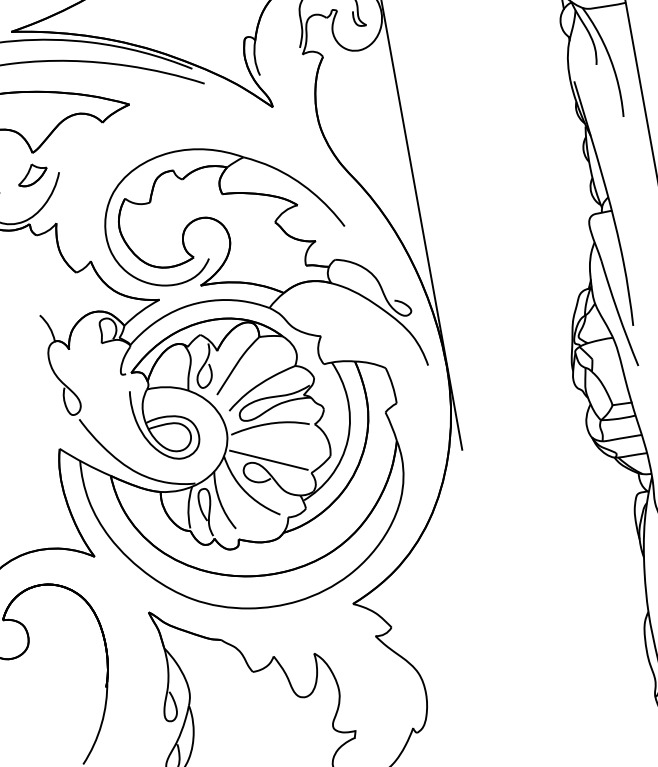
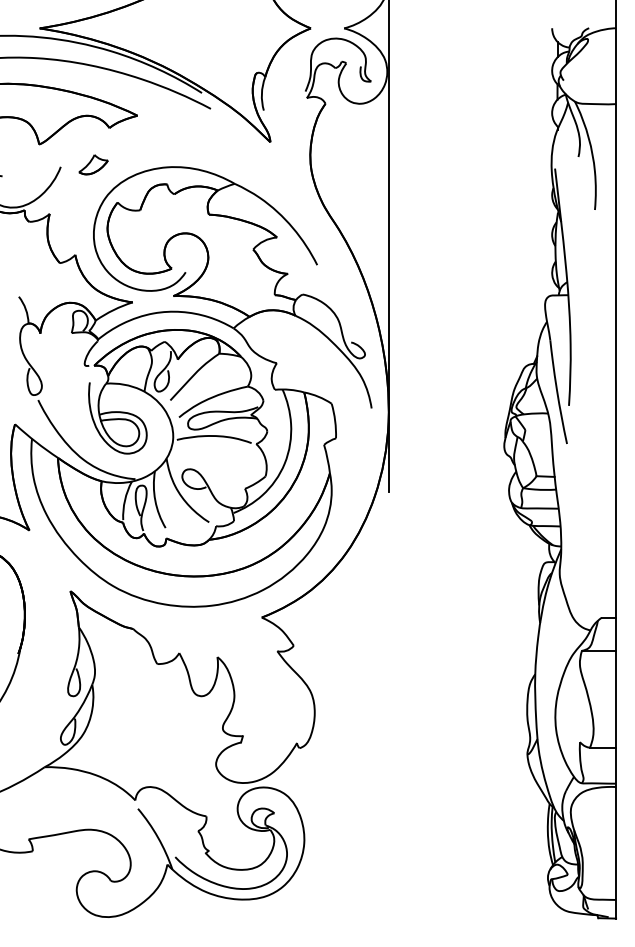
part: (32, 174) -> (93, 164), moved
line: (268, 459) -> (207, 469), removed

